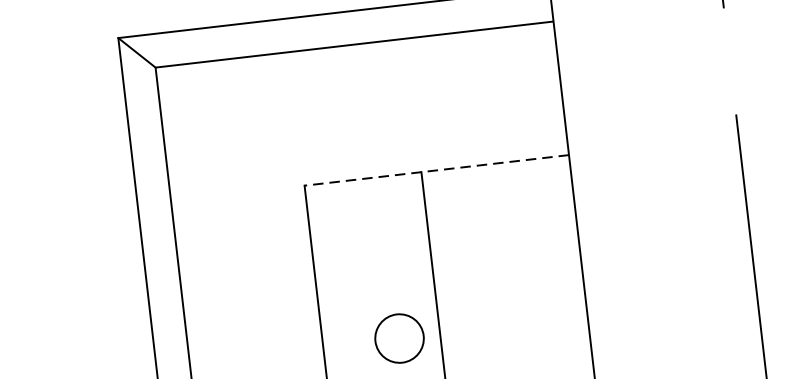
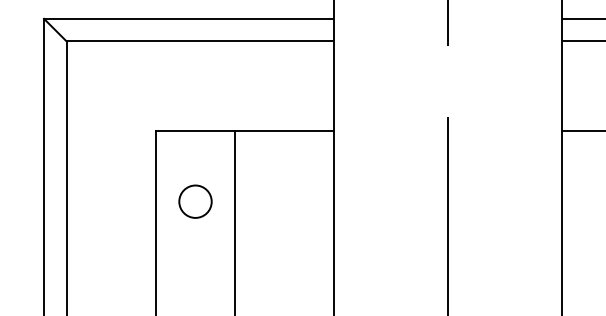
line: (437, 170) -> (245, 131), dashed -> solid
circle: (399, 338) -> (195, 201), moved

